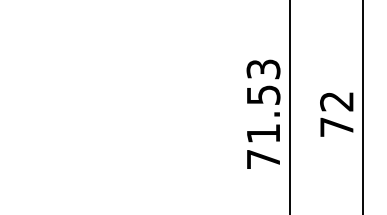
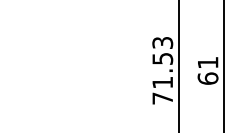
text: (335, 113) -> (207, 70), 72 -> 61

